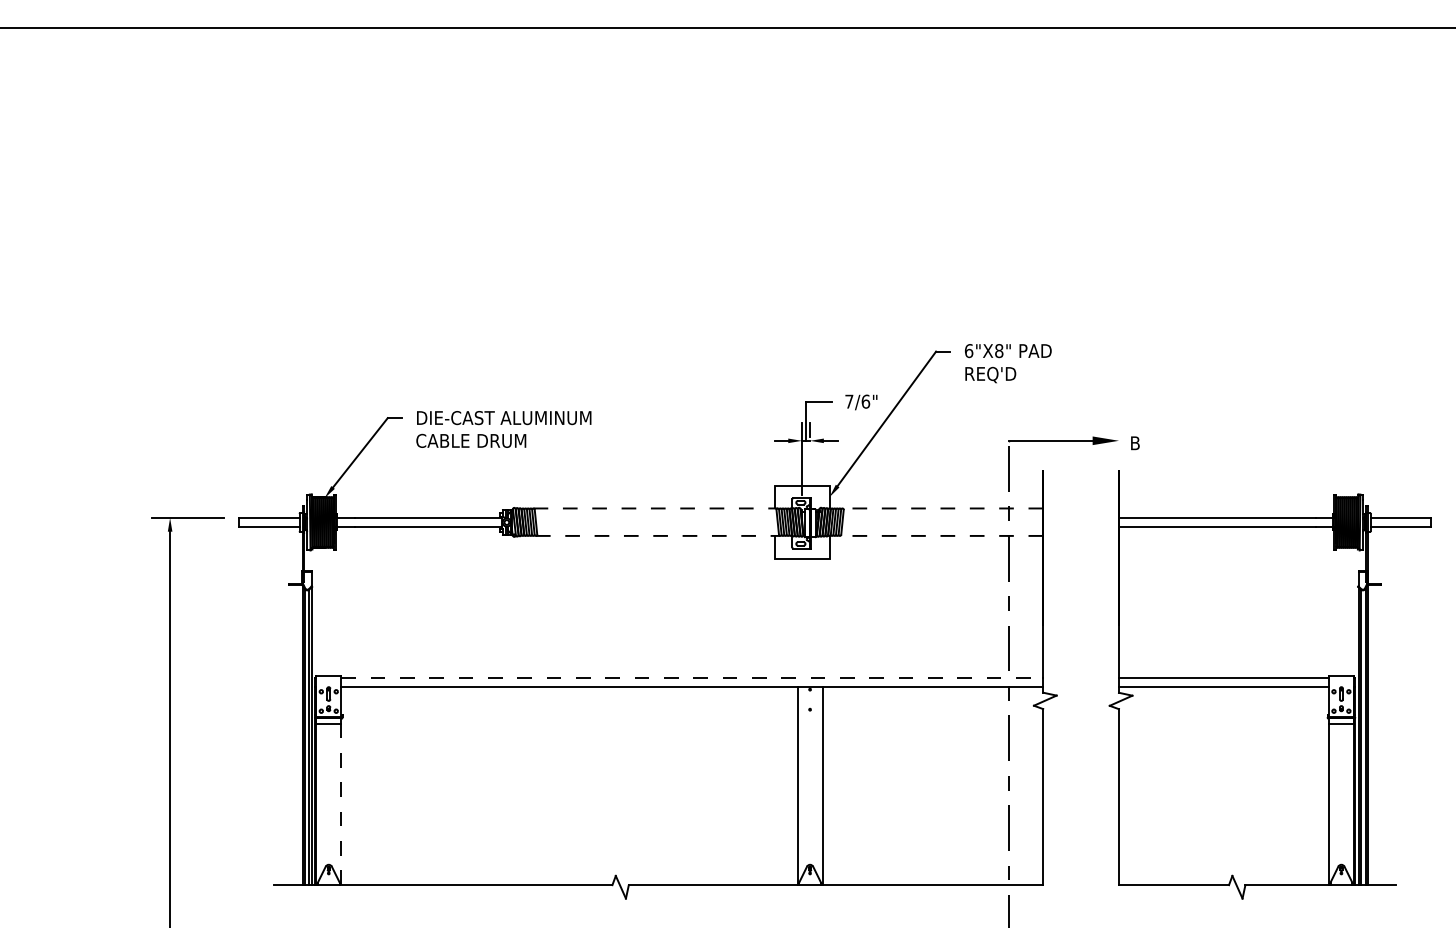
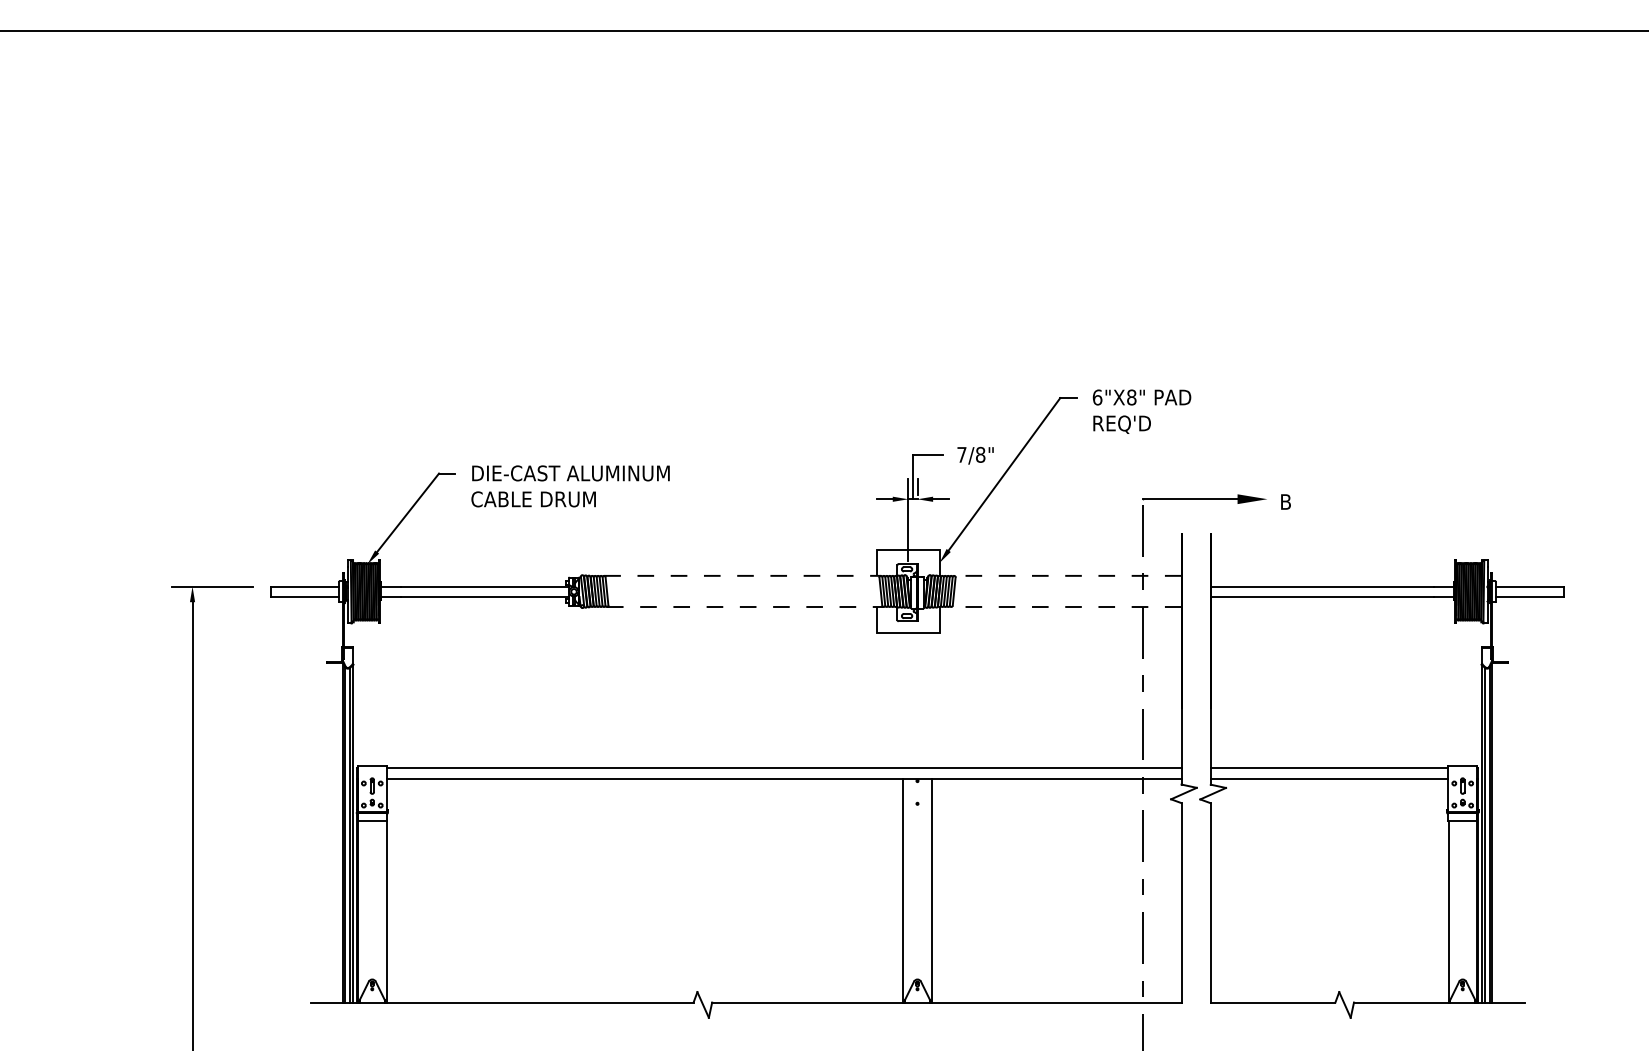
text: (865, 401) -> (980, 454), 7/6" -> 7/8"
line: (692, 678) -> (784, 768), dashed -> solid
part: (1269, 684) -> (1381, 775), moved
line: (341, 804) -> (386, 911), dashed -> solid

